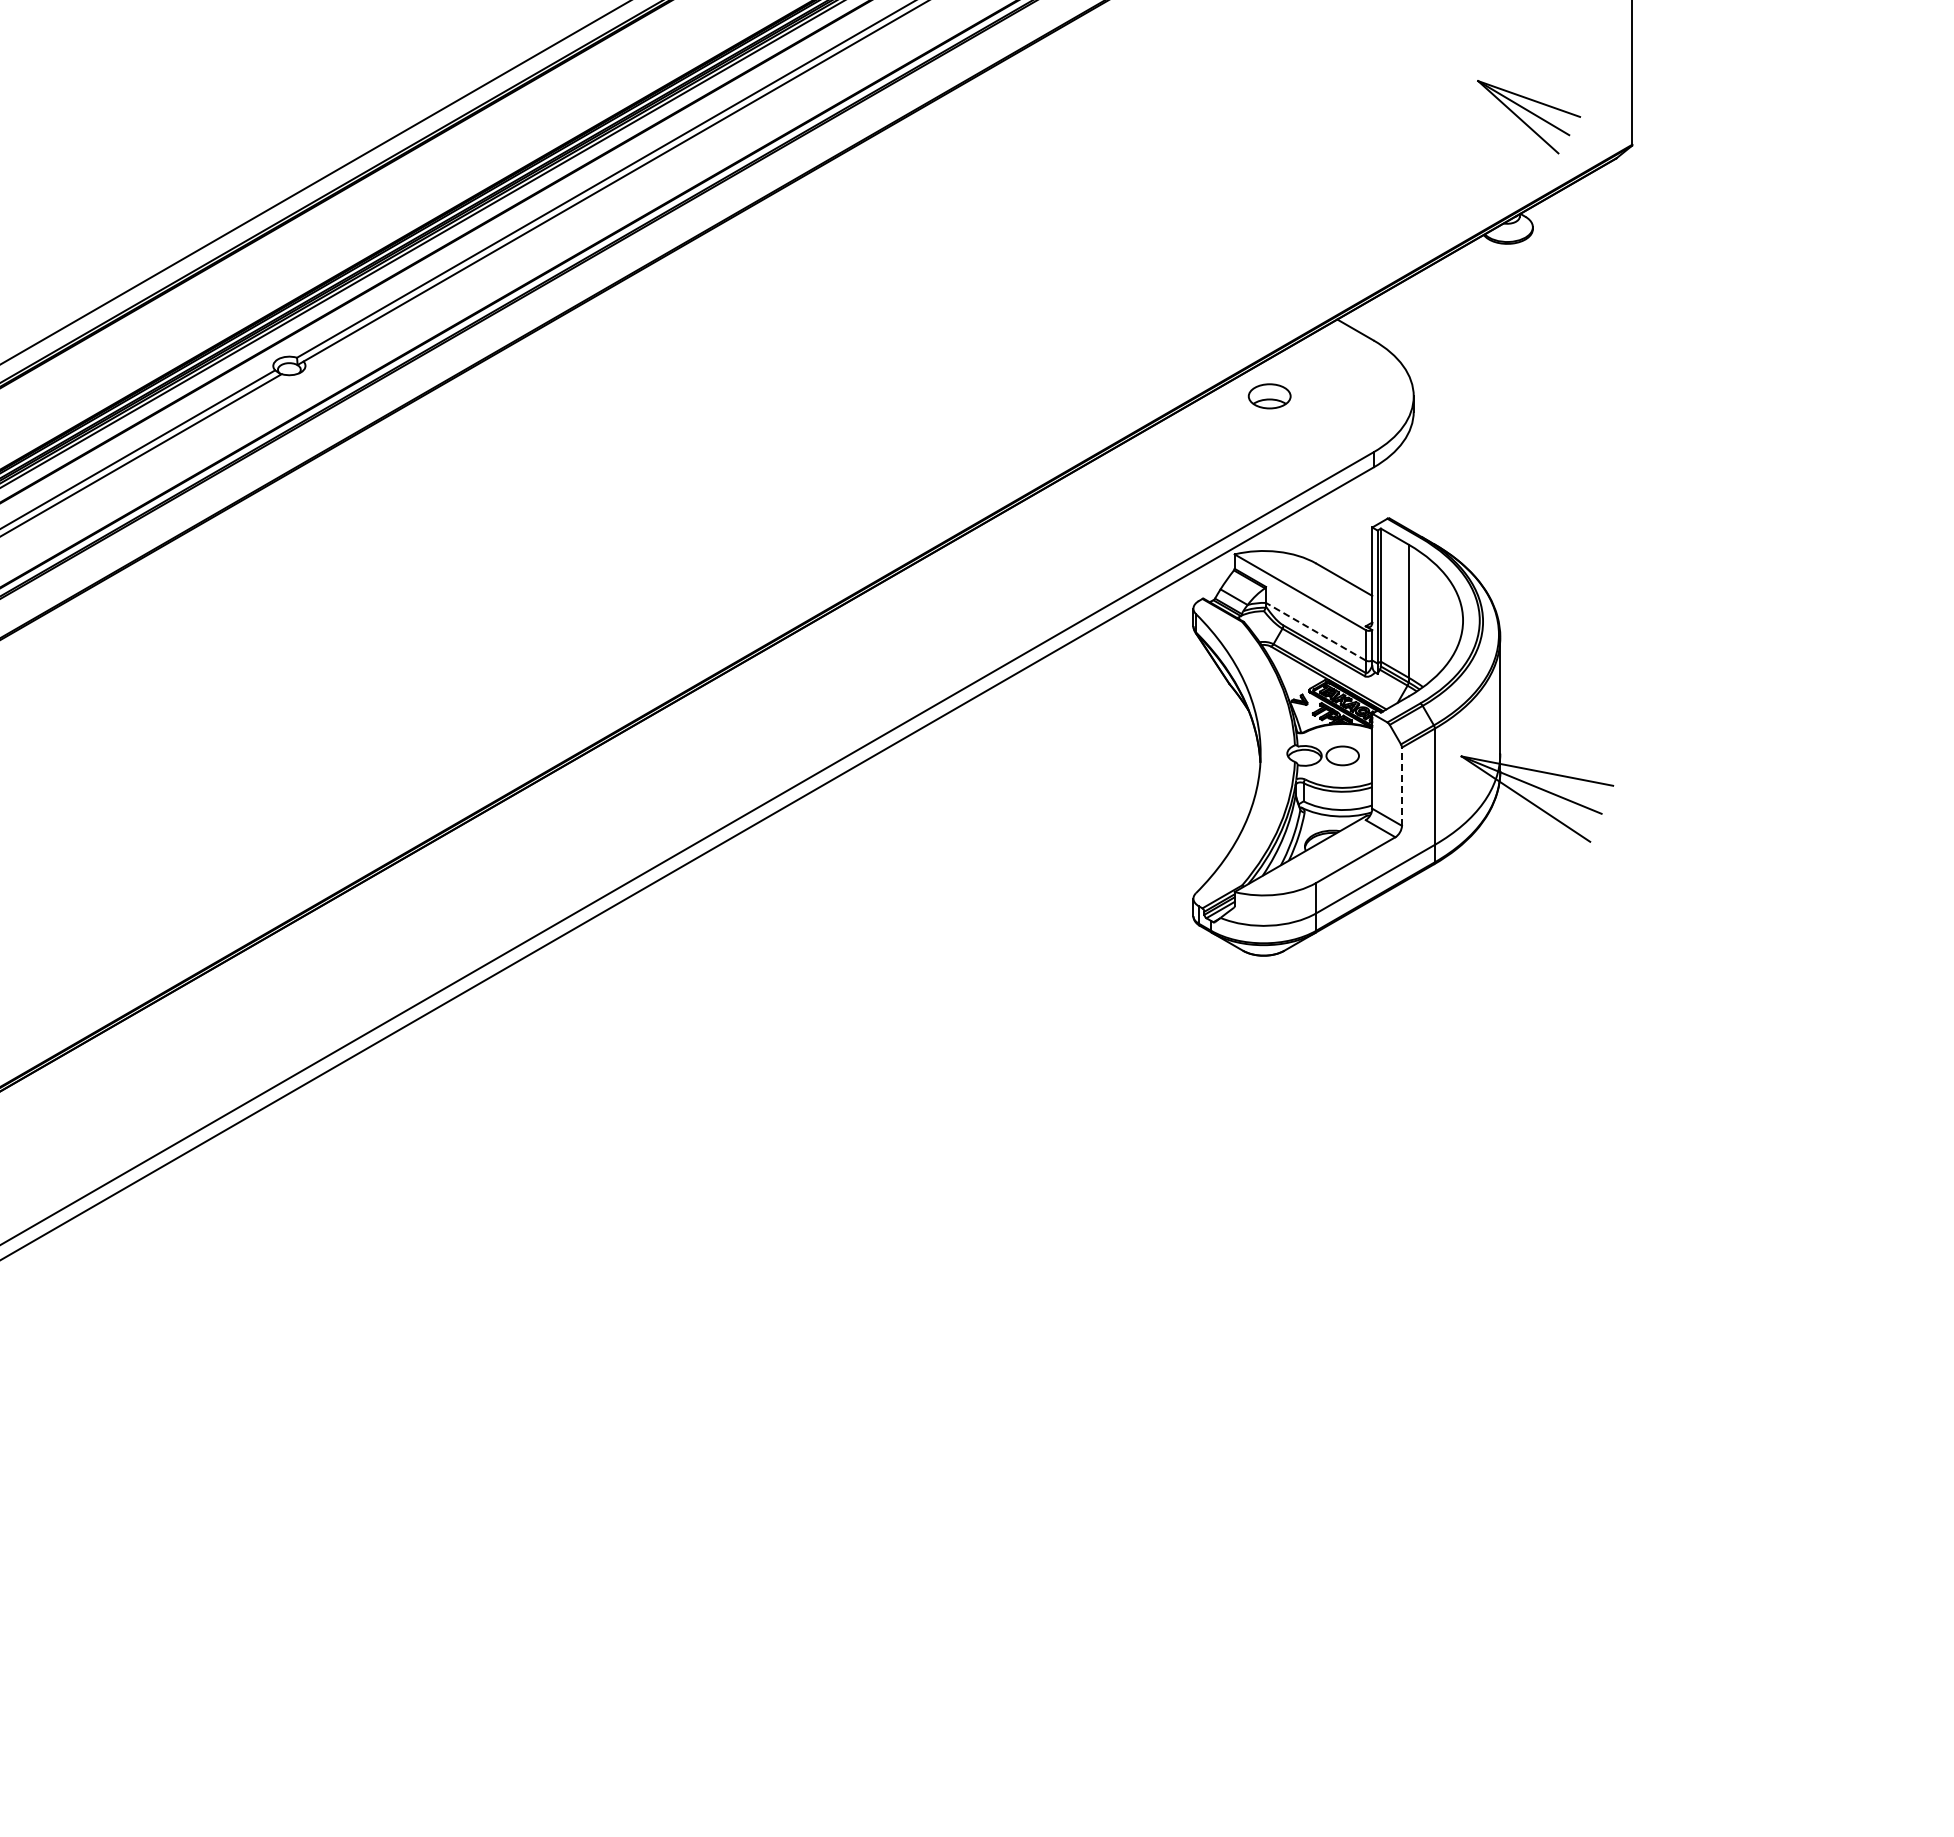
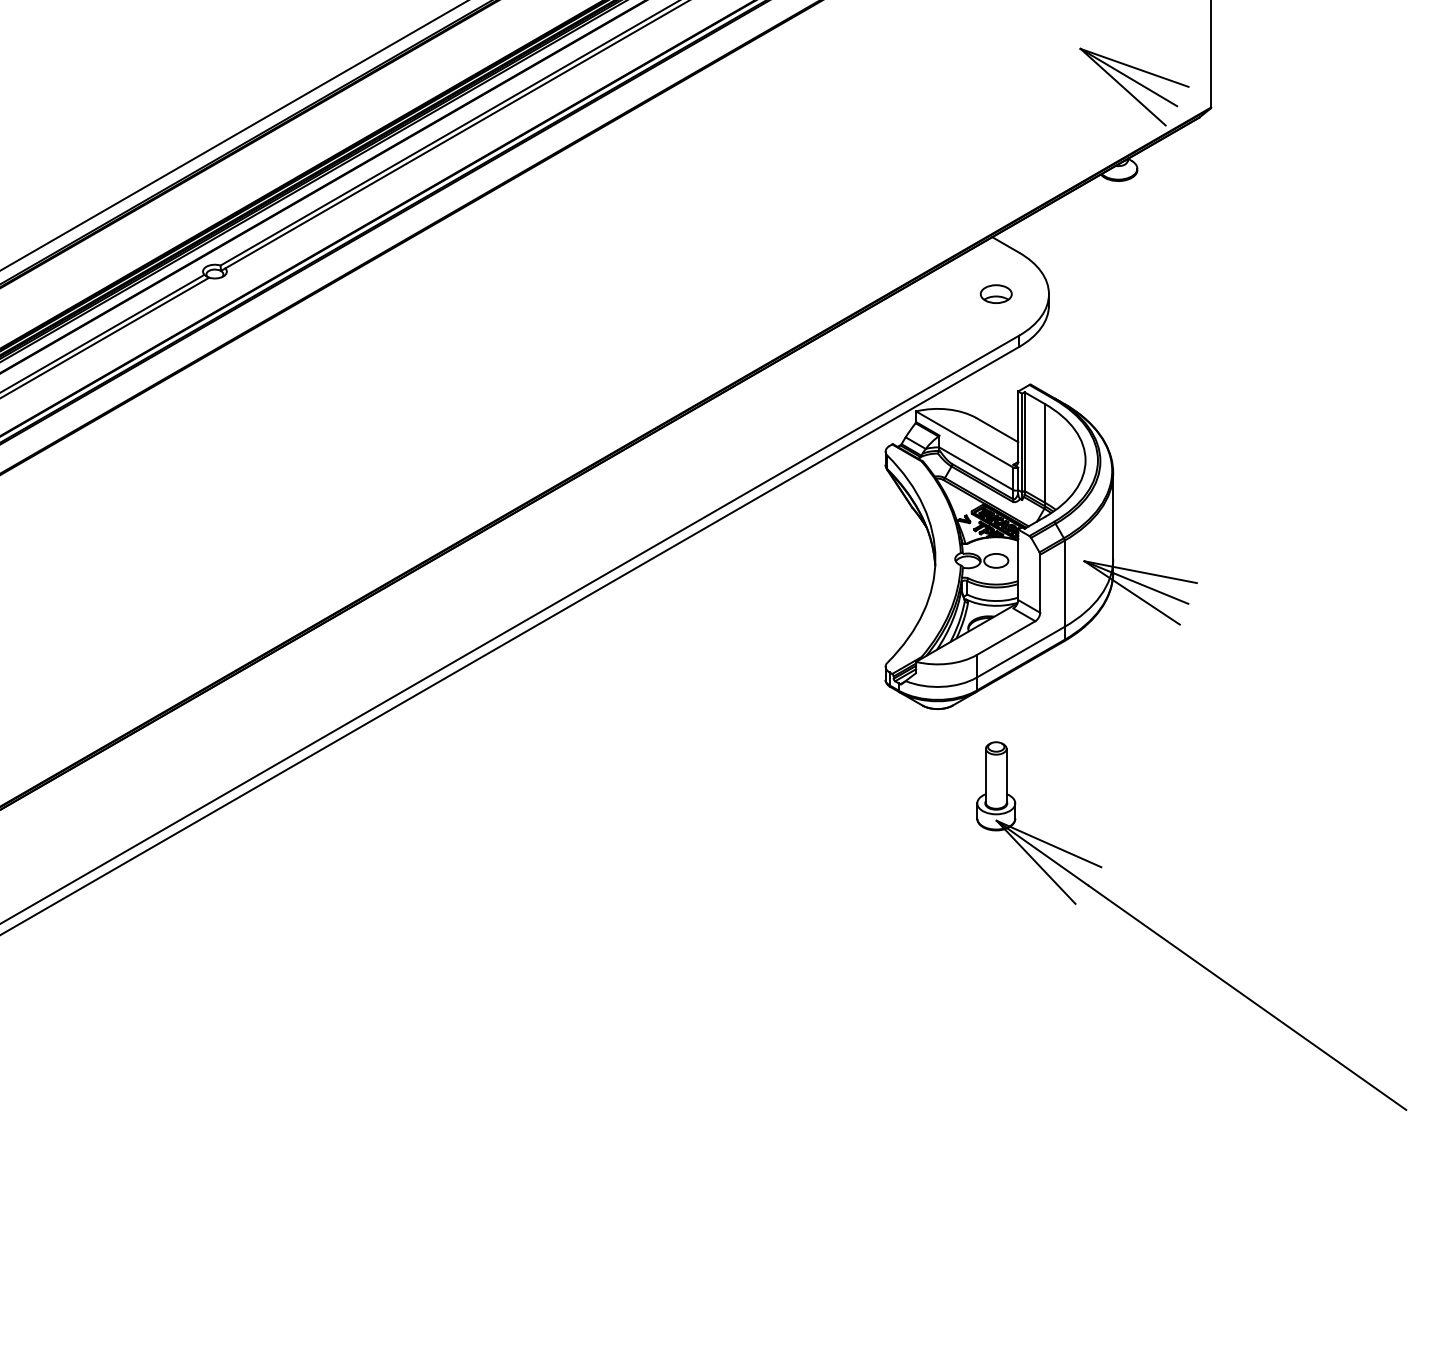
part: (1528, 116) -> (1134, 86), size x1.43
part: (1269, 396) -> (996, 294), moved
line: (1315, 631) -> (976, 468), dashed -> solid
line: (1401, 786) -> (1039, 583), dashed -> solid
part: (1586, 1276) -> (1177, 947), added

